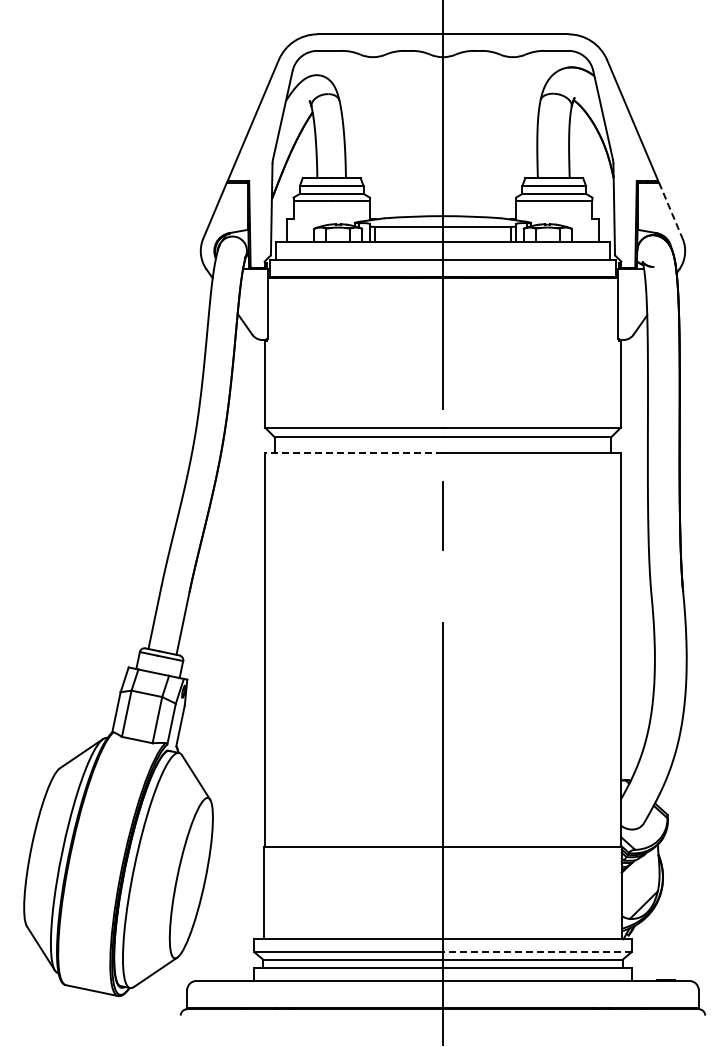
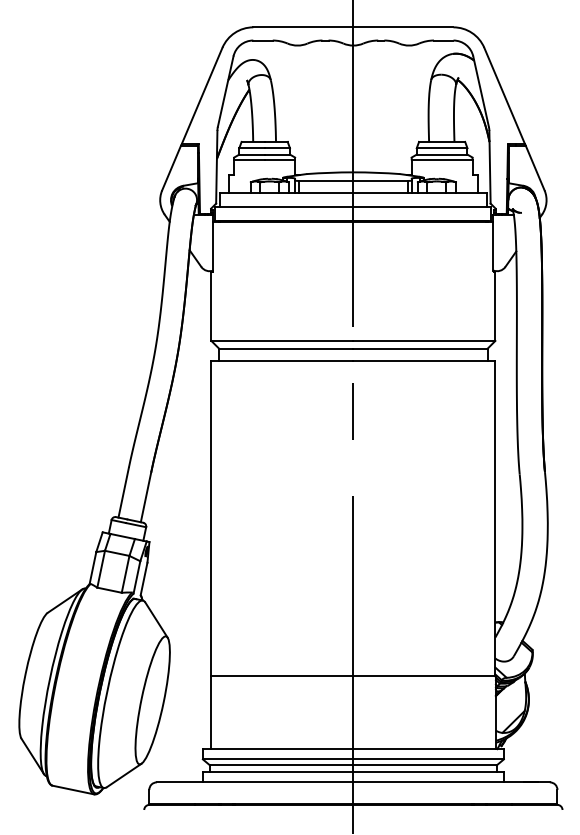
line: (671, 211) -> (535, 168), dashed -> solid
line: (353, 452) -> (282, 360), dashed -> solid
line: (536, 952) -> (427, 759), dashed -> solid

